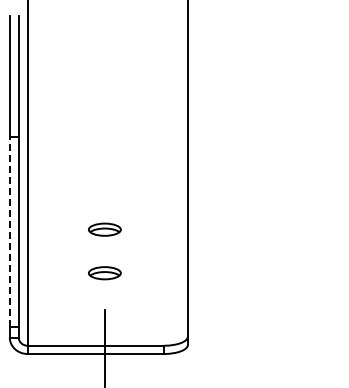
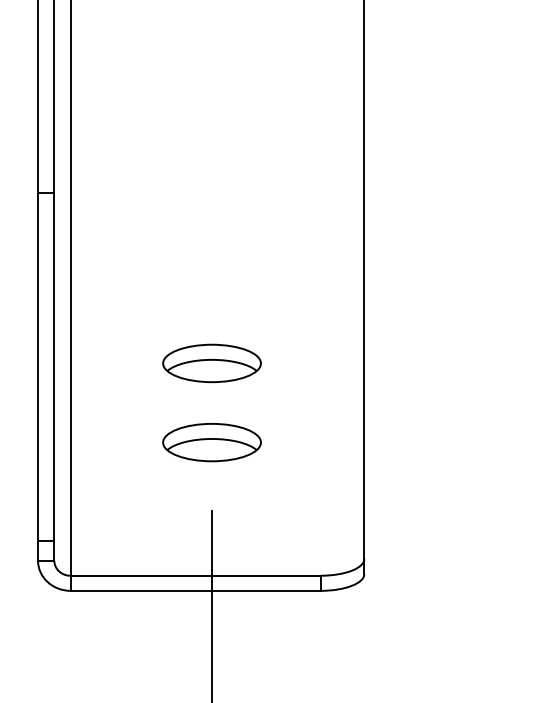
part: (104, 229) -> (211, 362), size x1.67
line: (9, 231) -> (37, 366), dashed -> solid
part: (104, 273) -> (211, 443), size x1.67

